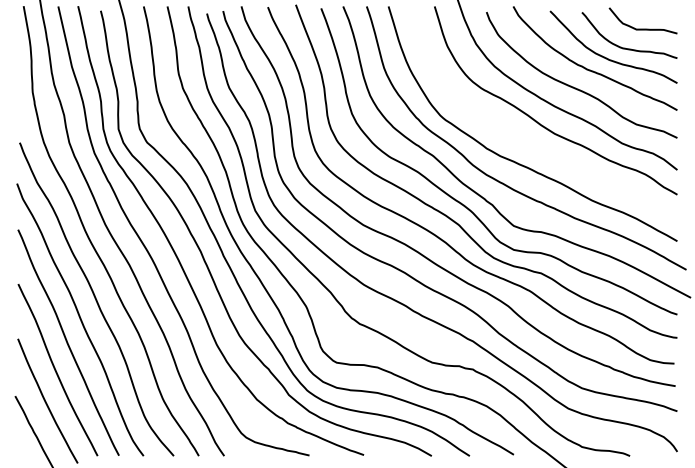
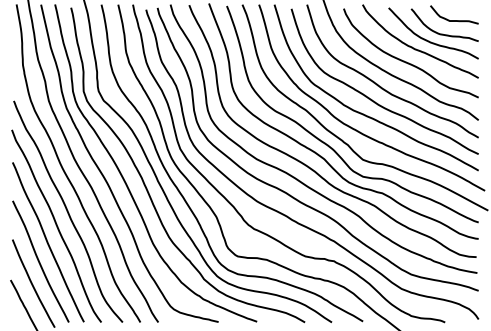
curve: (526, 140) -> (372, 99), added

